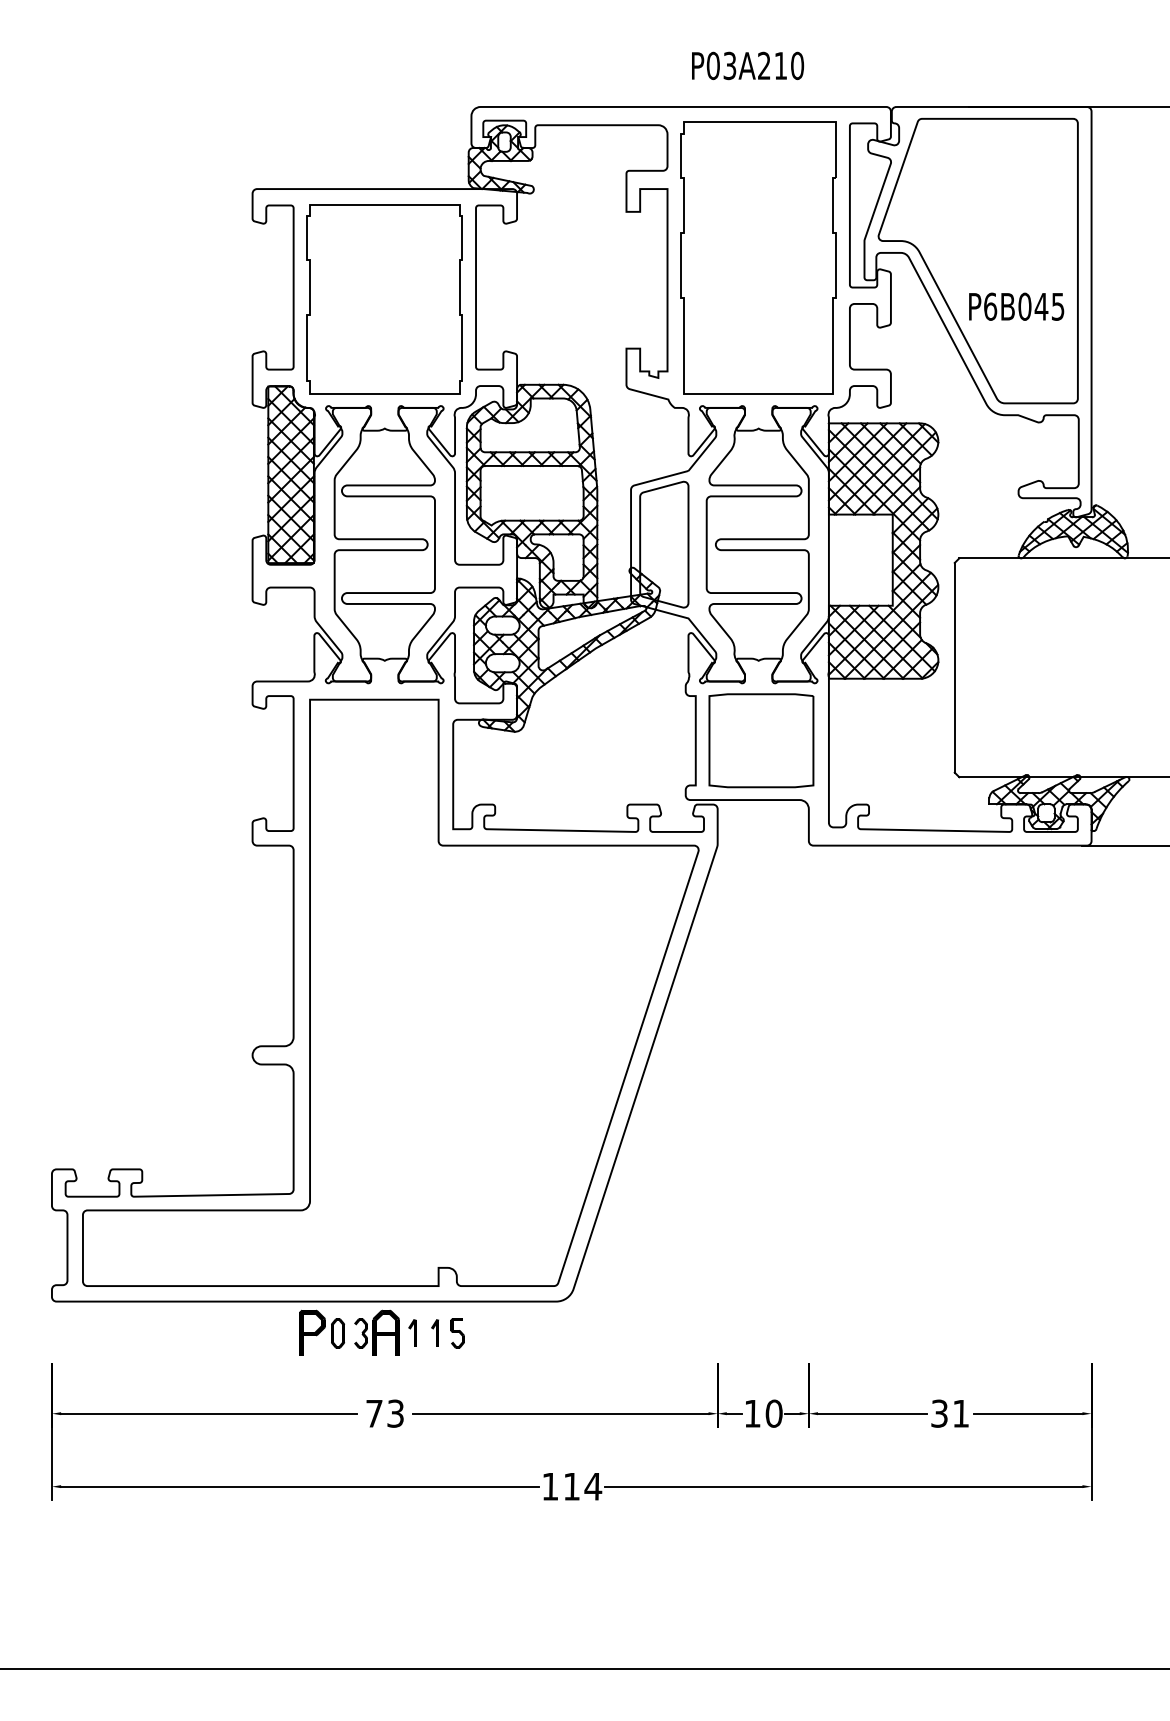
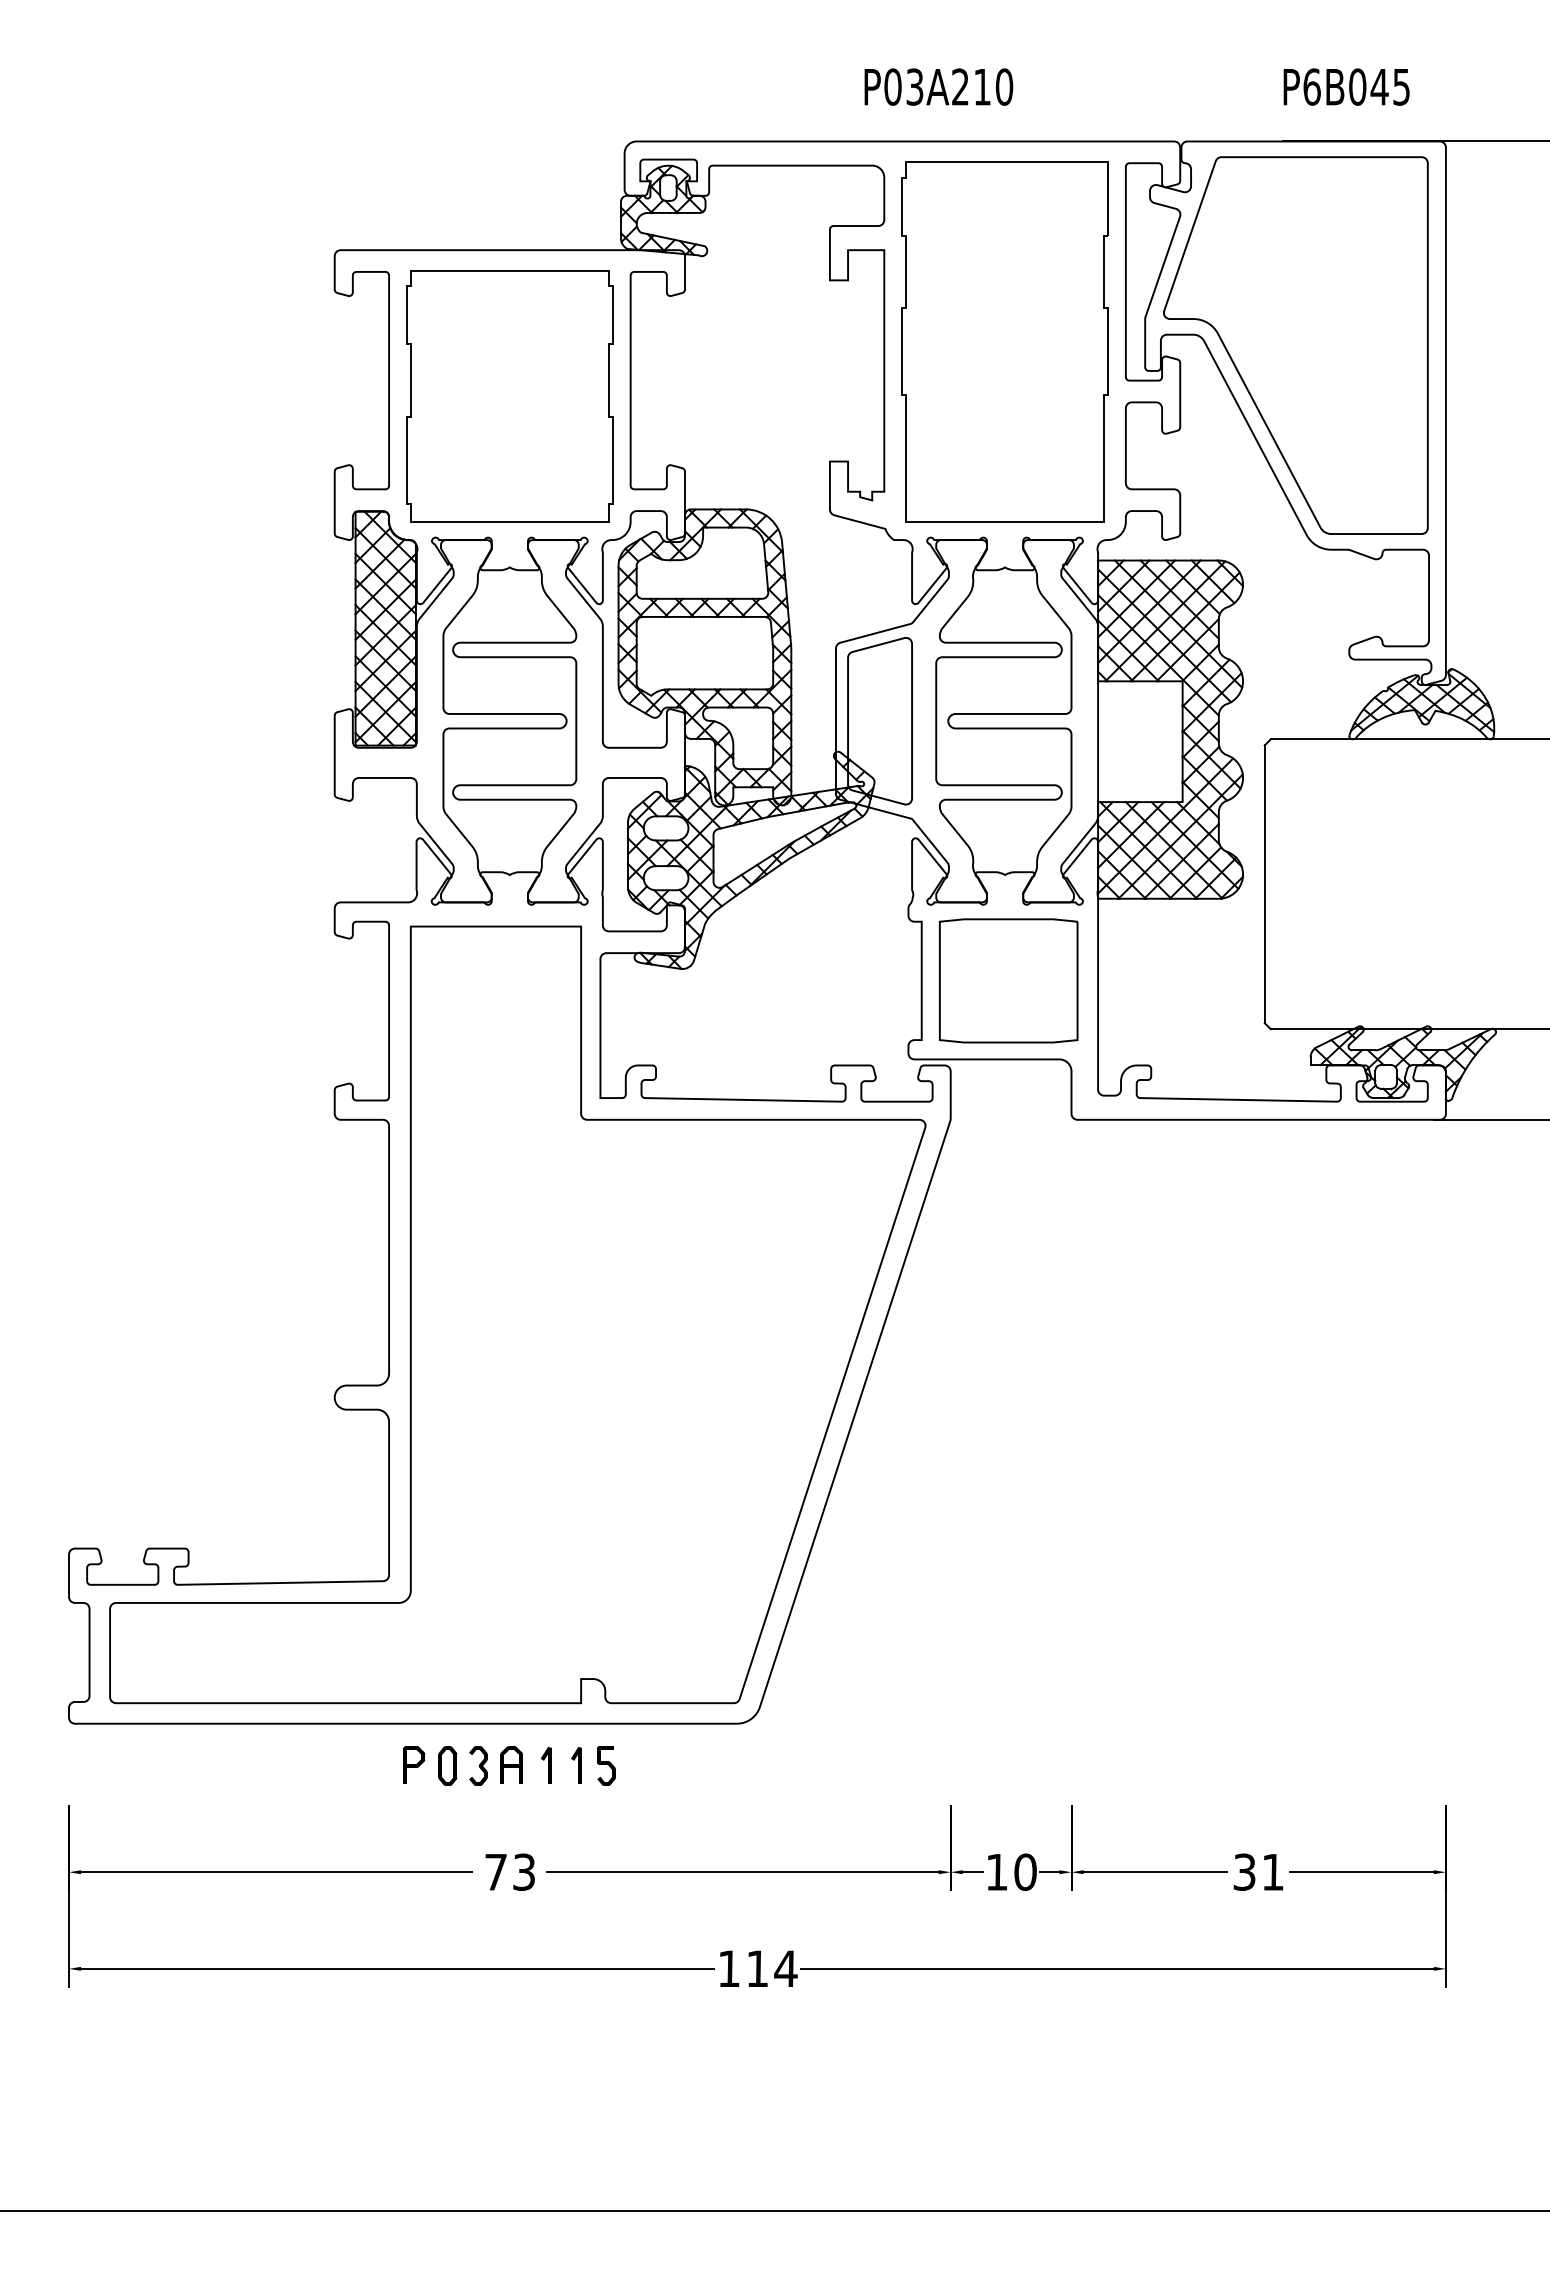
text: (747, 65) -> (938, 86), moved
text: (1016, 306) -> (1346, 86), moved
part: (312, 1332) -> (414, 1764), size x0.62
part: (386, 1332) -> (511, 1764), size x0.62

